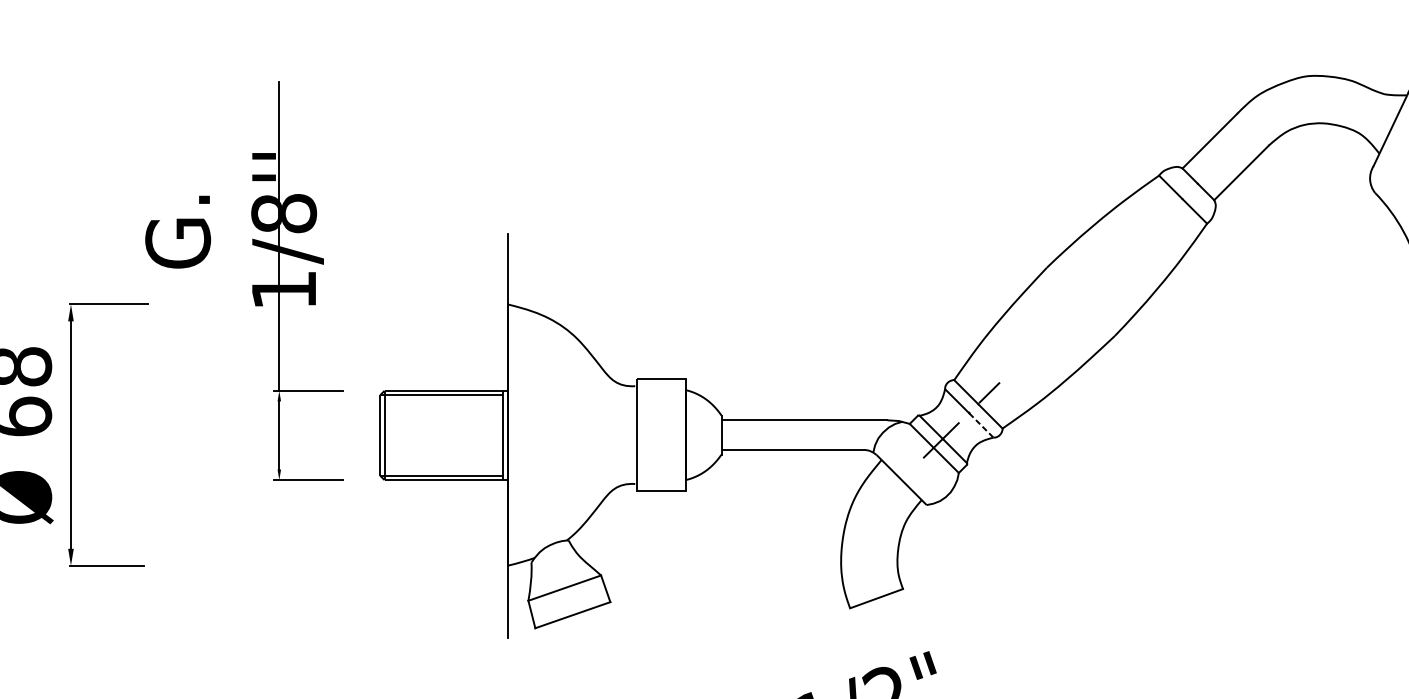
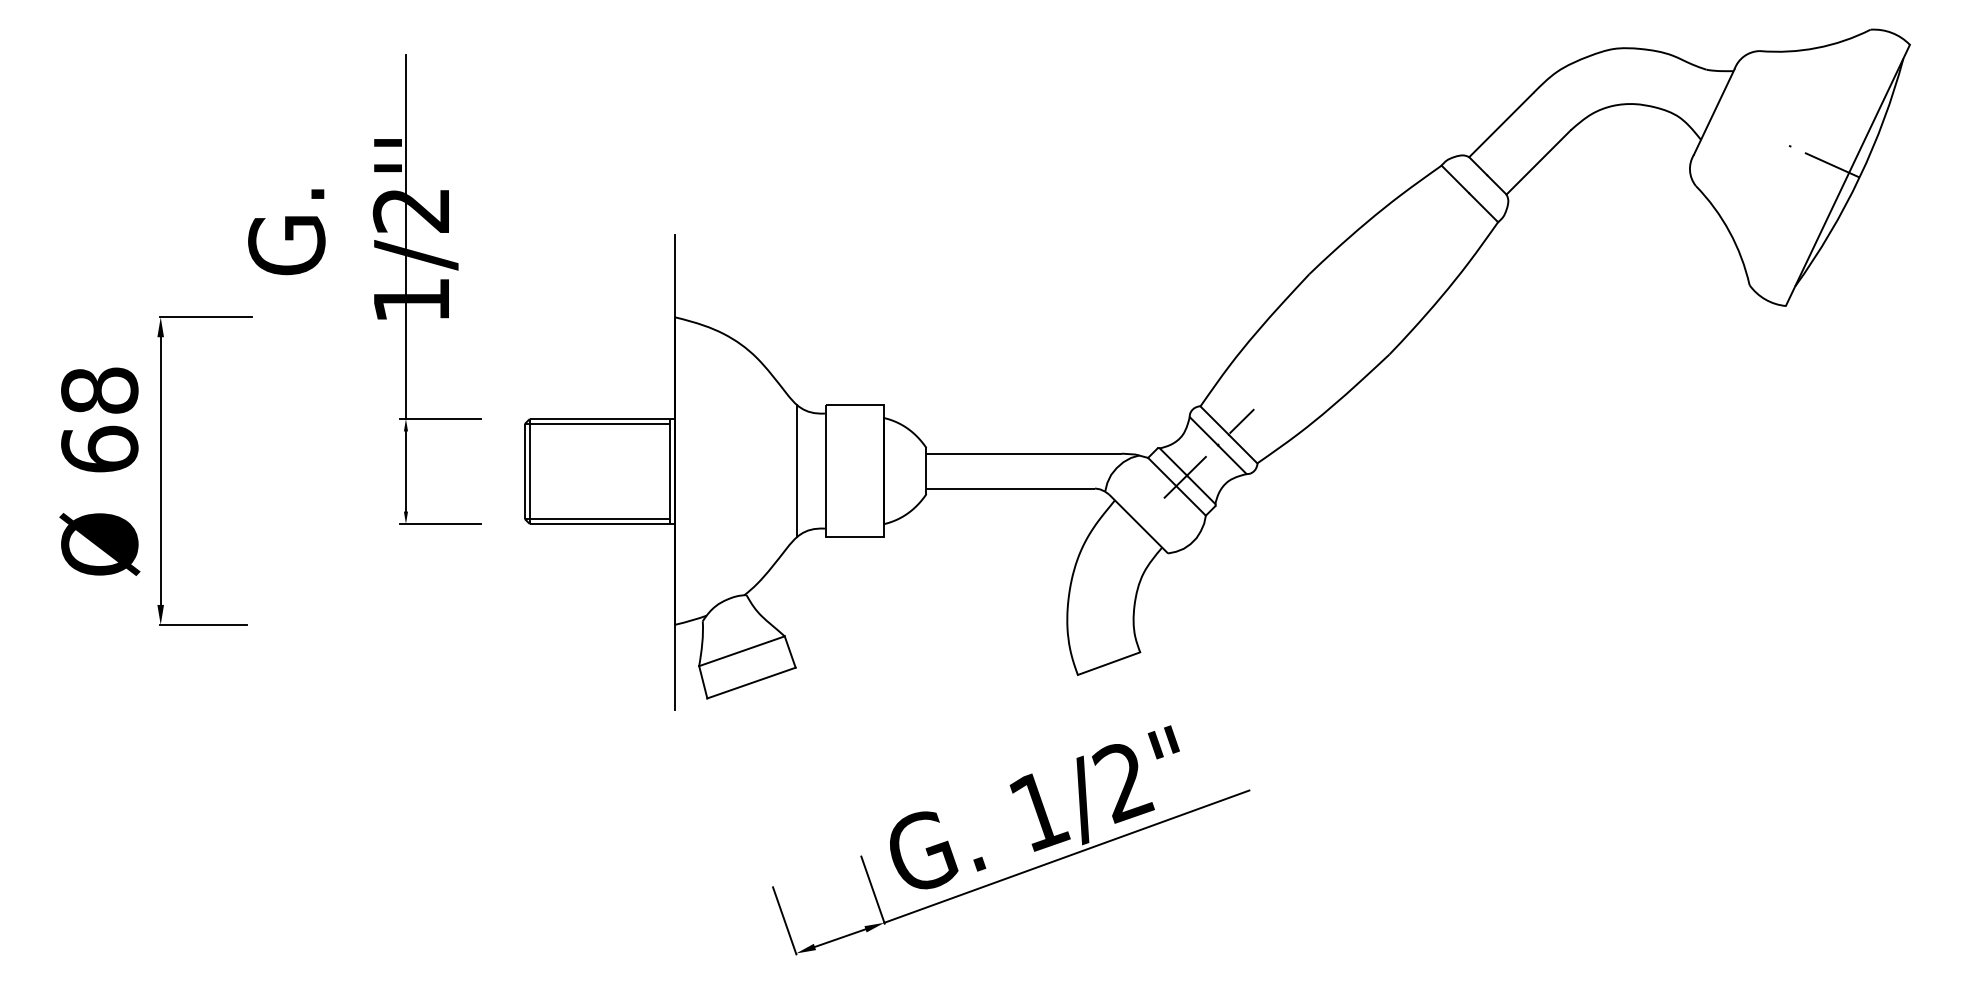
text: (284, 213) -> (411, 210), 1/8'' -> 1/2''
line: (981, 426) -> (1232, 460), dashed -> solid
line: (611, 434) -> (796, 470), added

